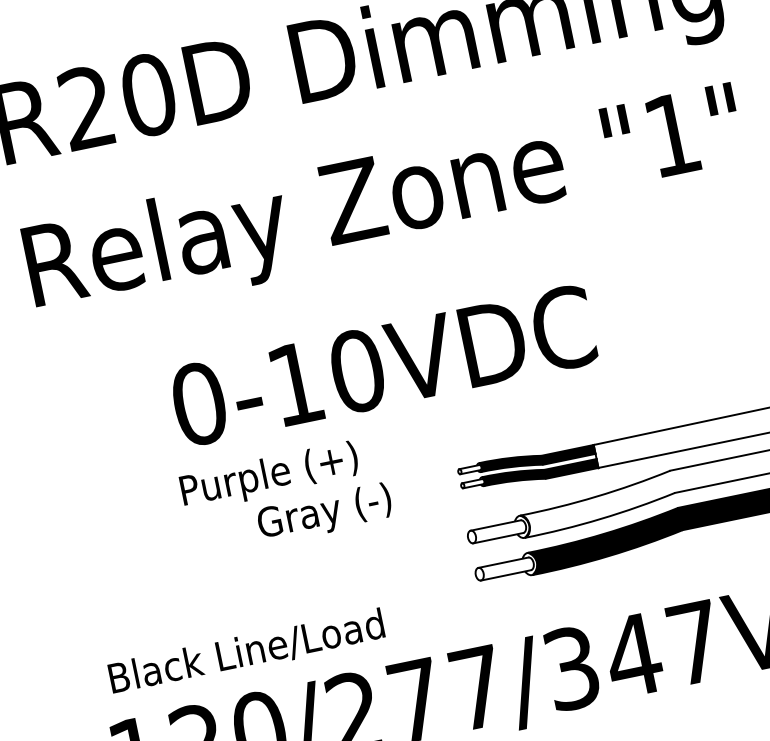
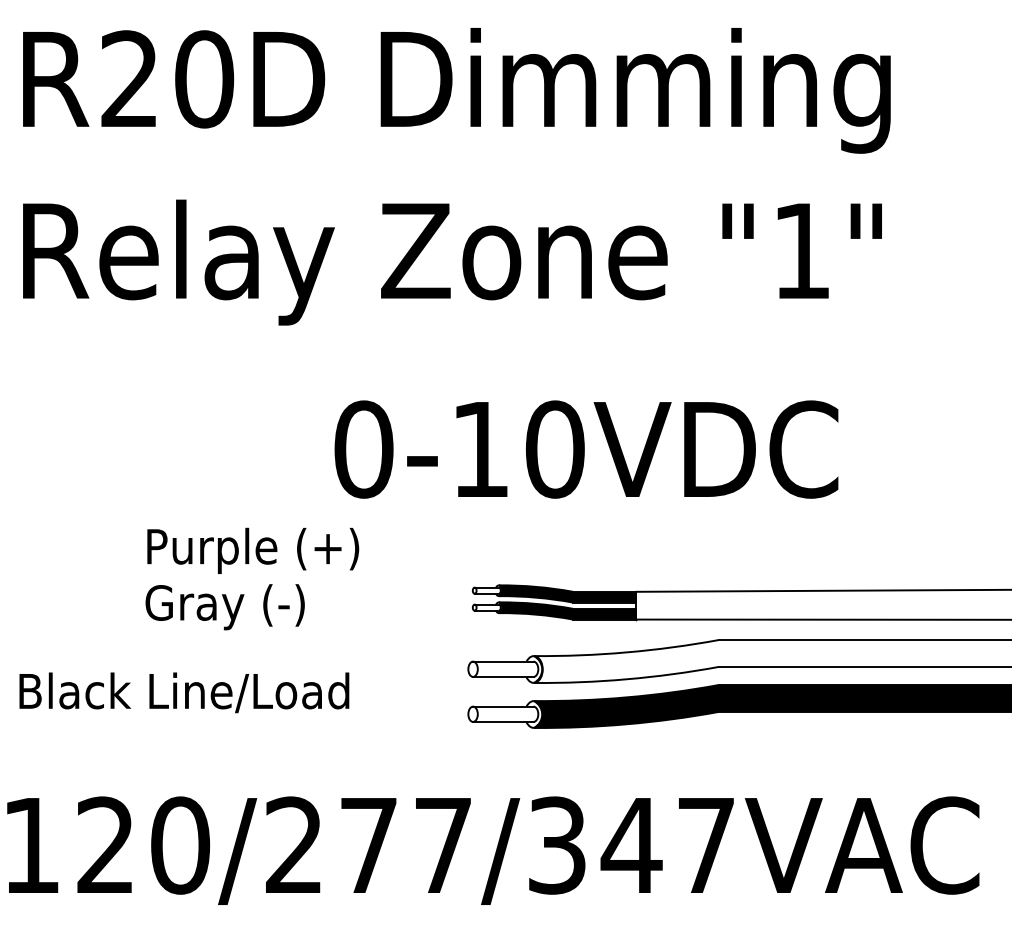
text: (383, 365) -> (586, 449), moved
text: (324, 514) -> (224, 607), moved
text: (246, 651) -> (184, 692), moved

